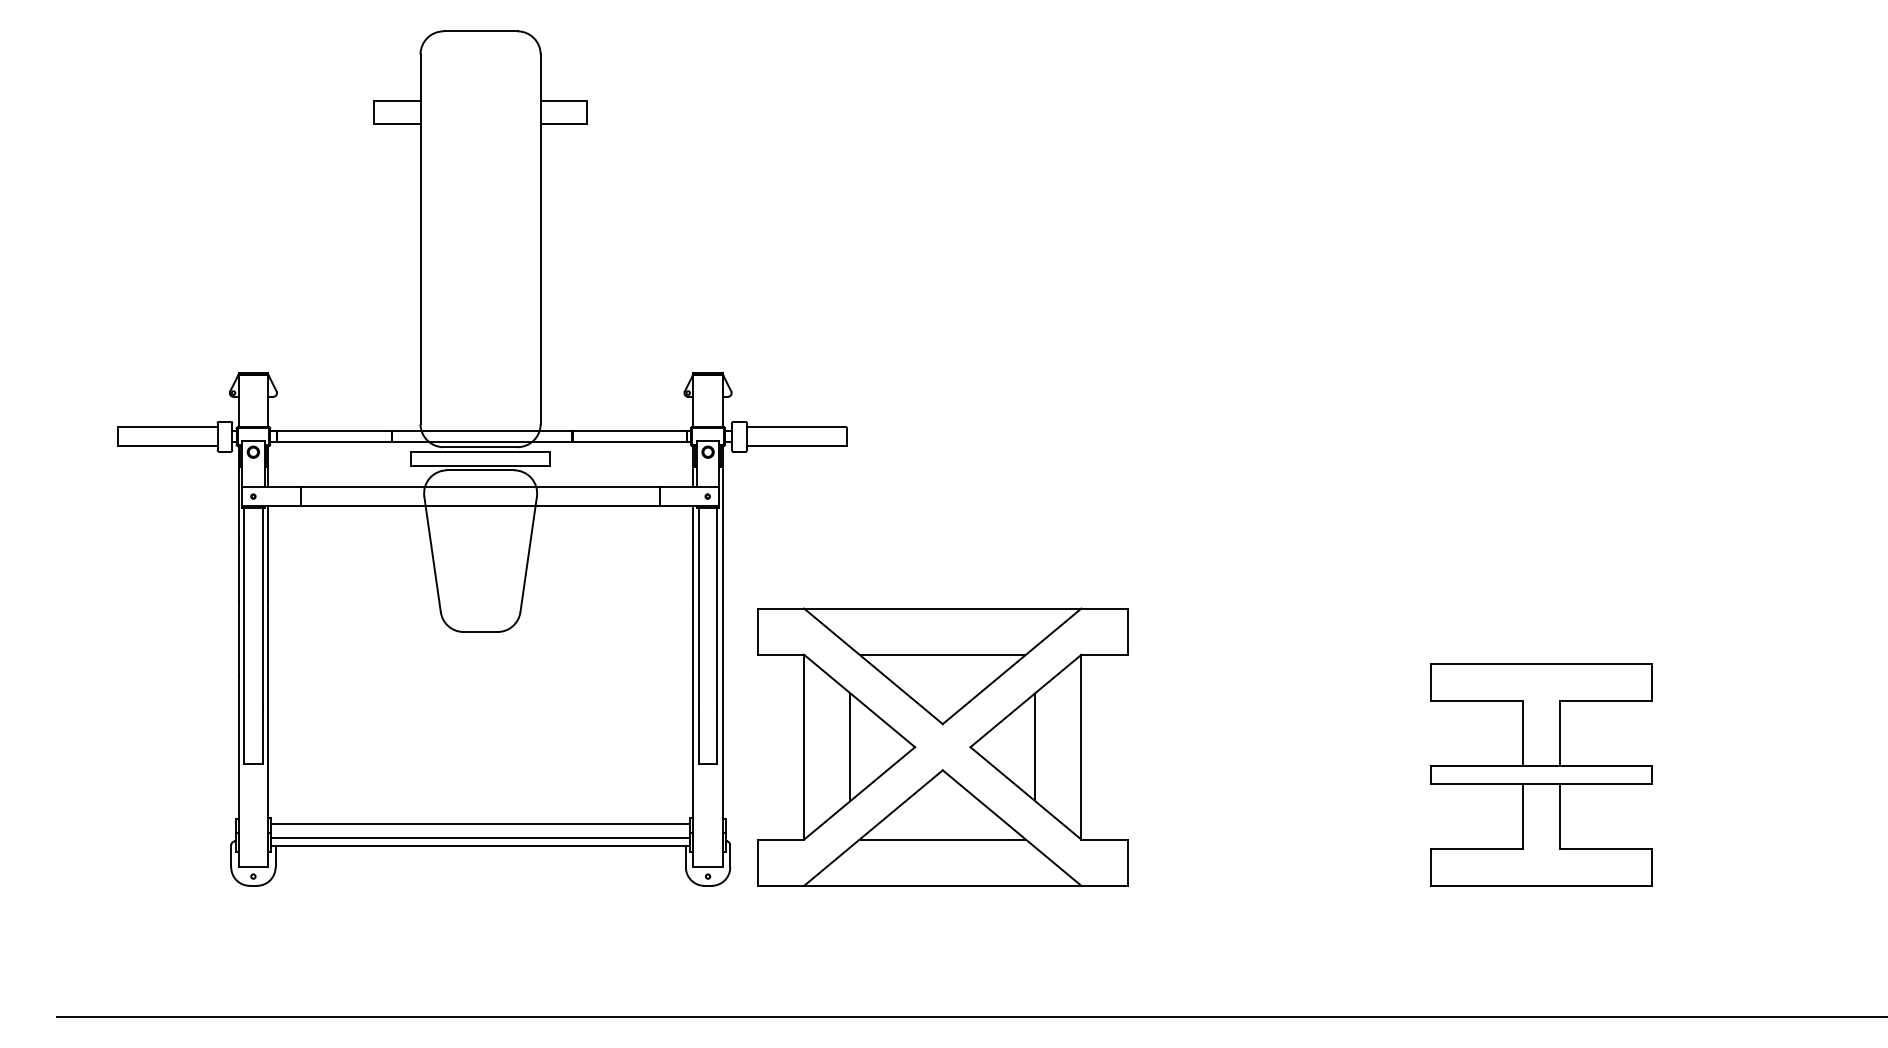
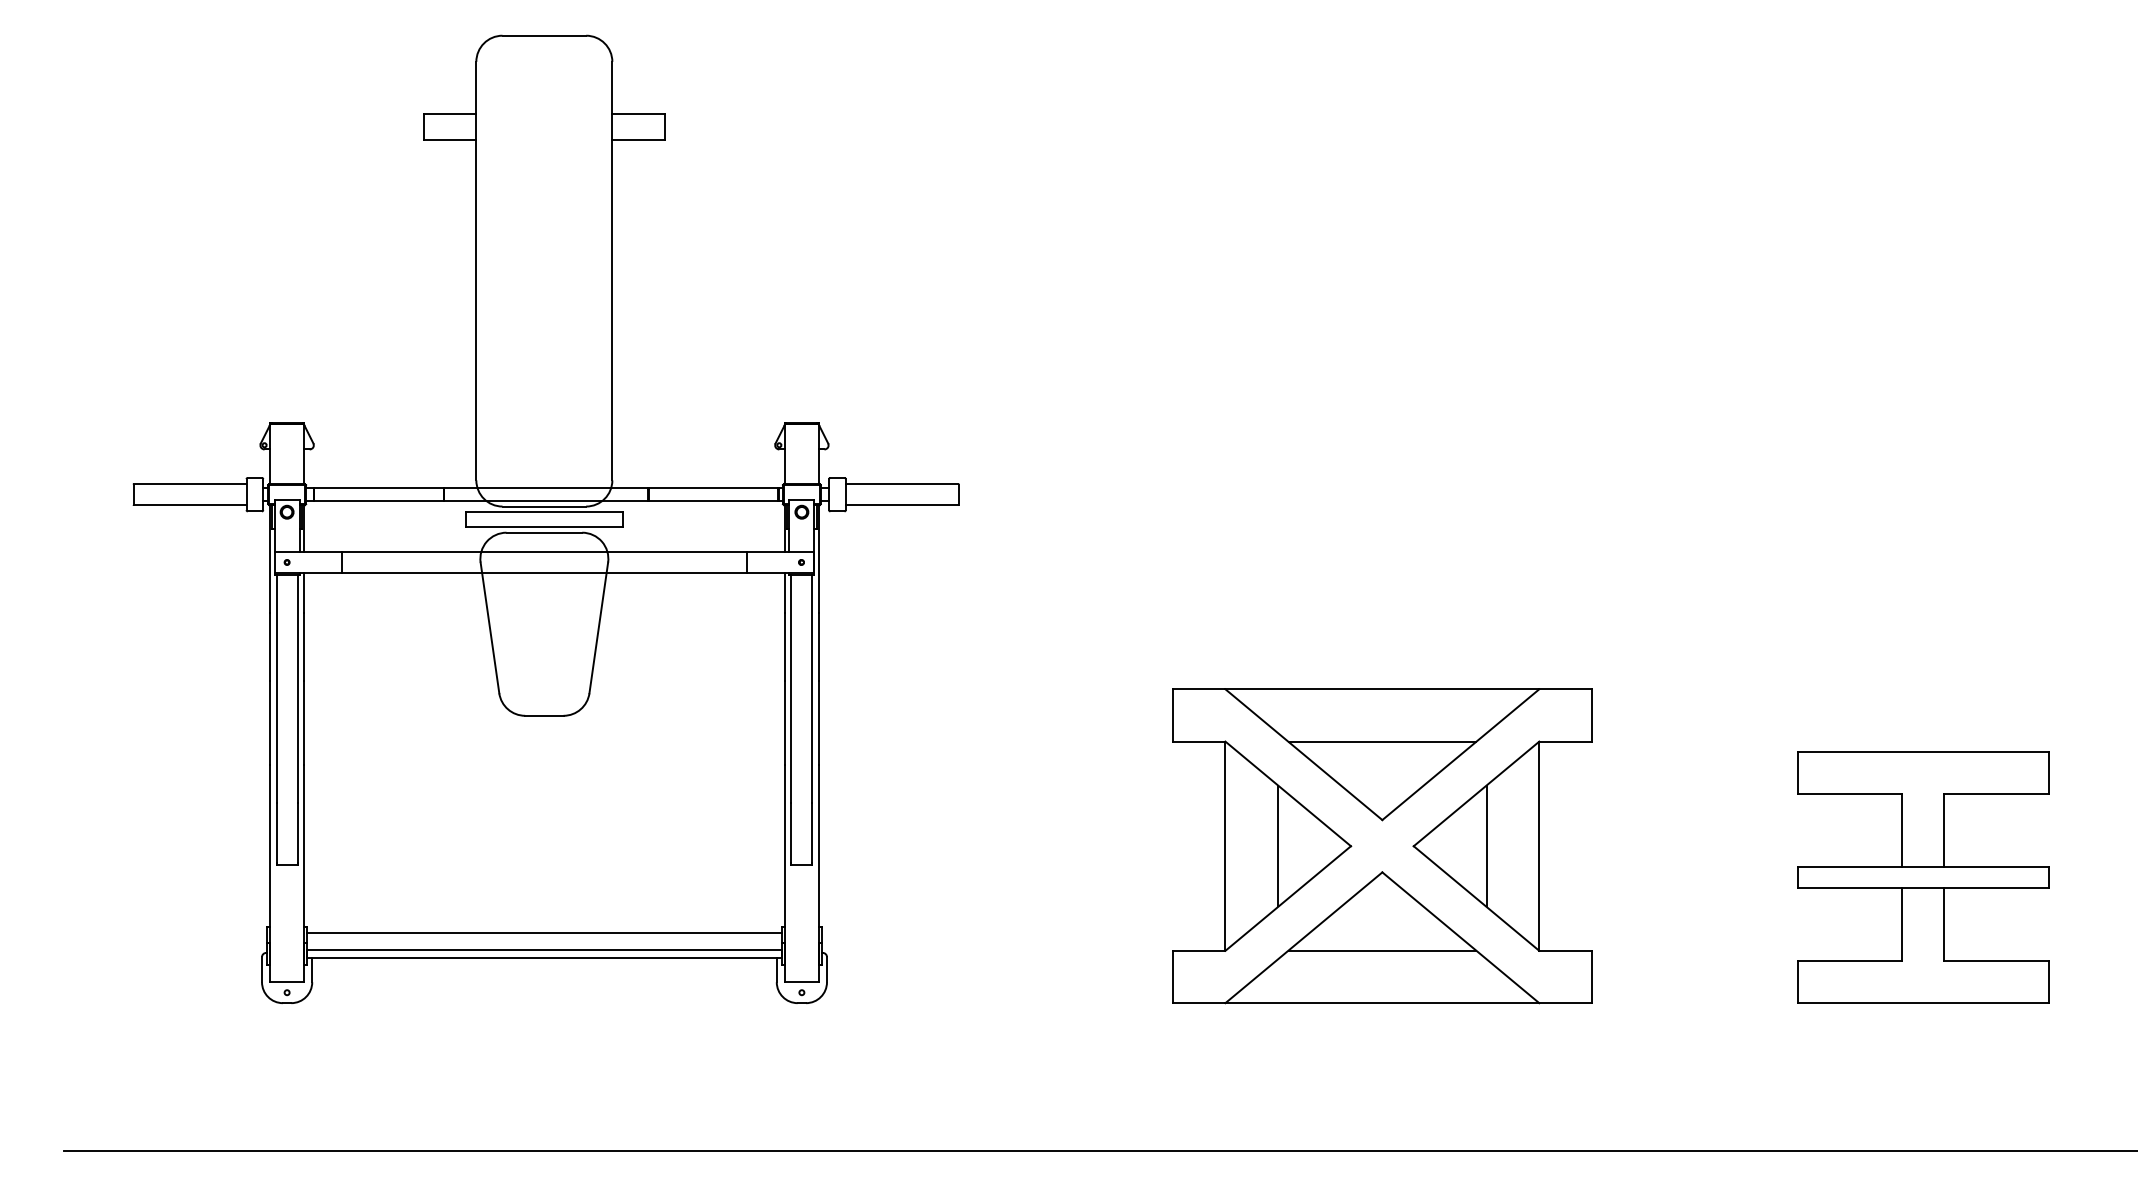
part: (942, 746) -> (1382, 845), moved
part: (1541, 774) -> (1923, 877), moved

